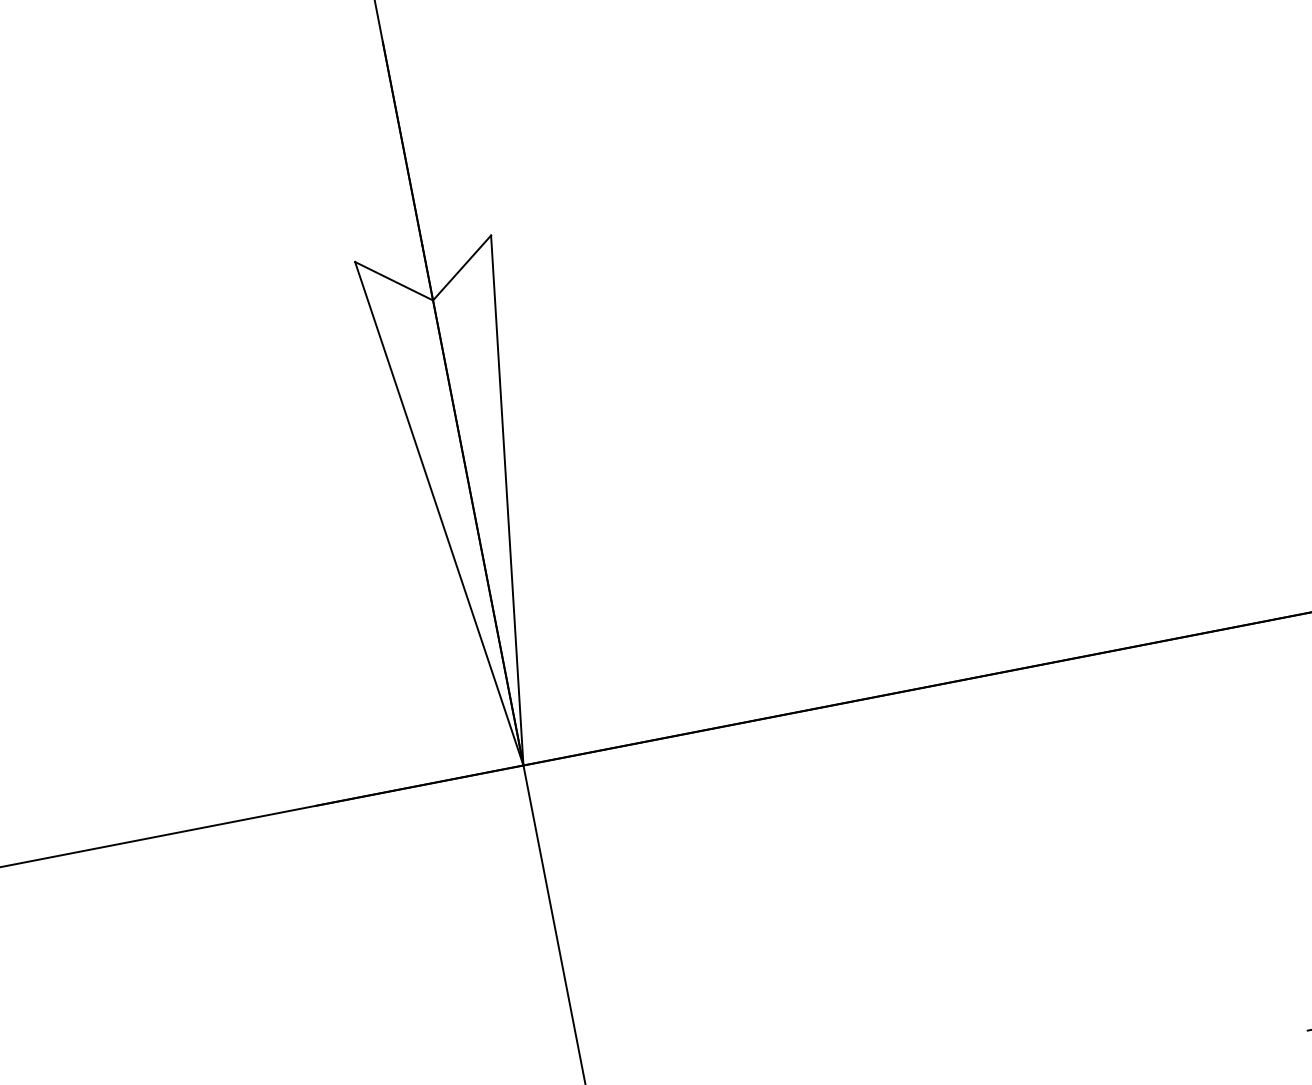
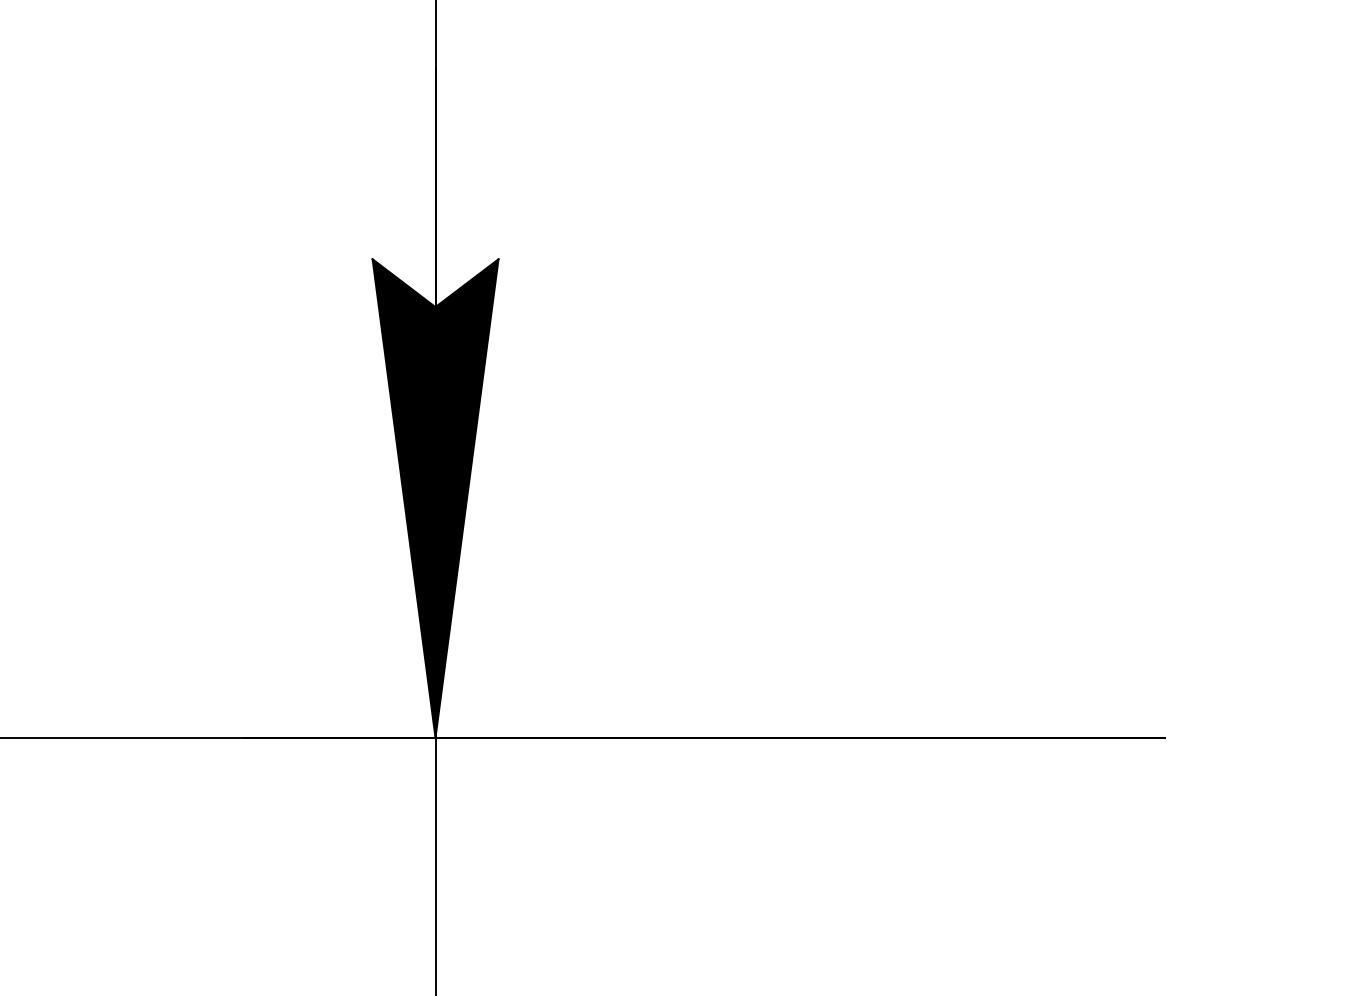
fill: (473, 507) -> (435, 498), added

